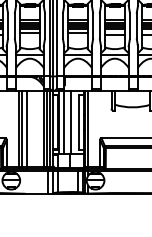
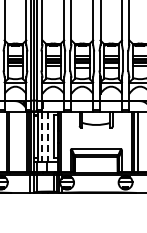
line: (64, 122) -> (42, 136), solid -> dashed
line: (71, 122) -> (48, 136), solid -> dashed
line: (27, 129) -> (13, 142), removed

